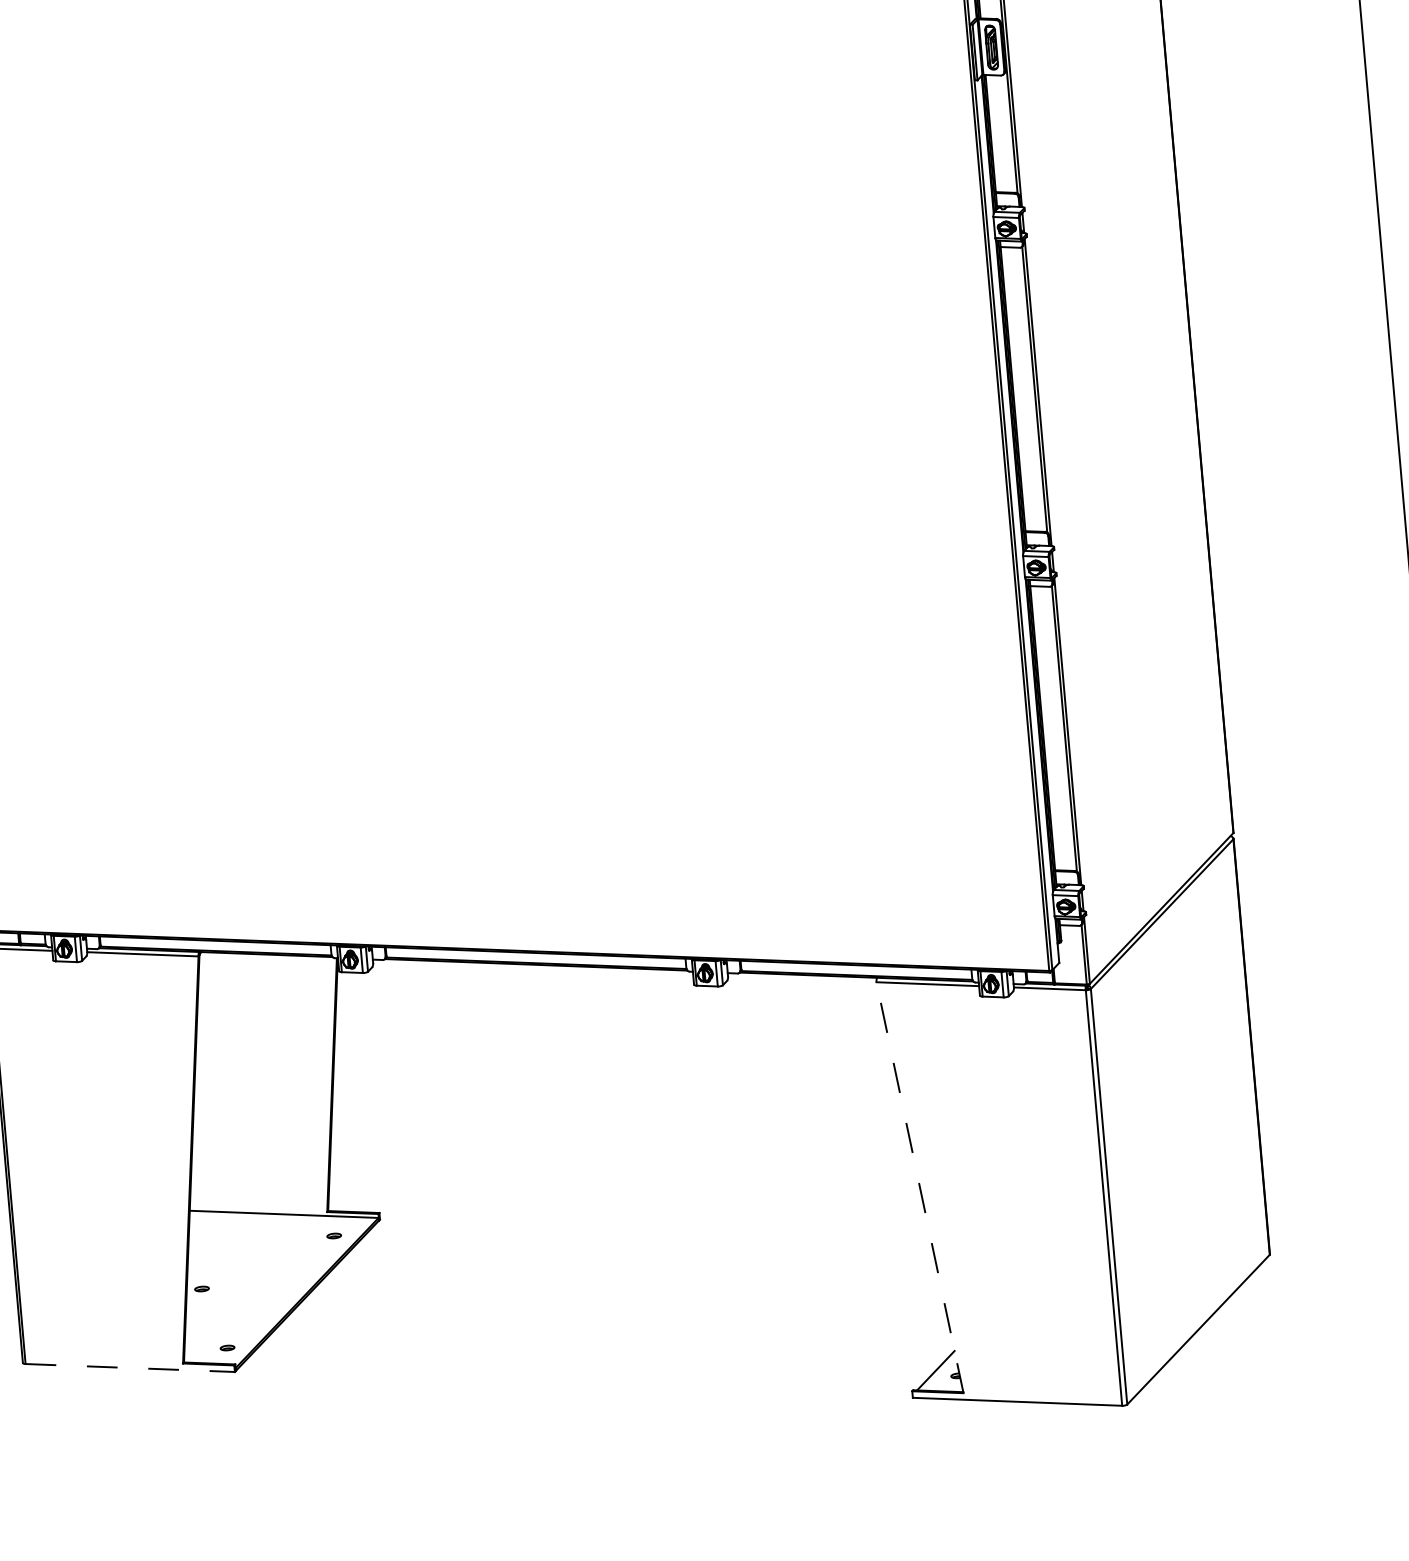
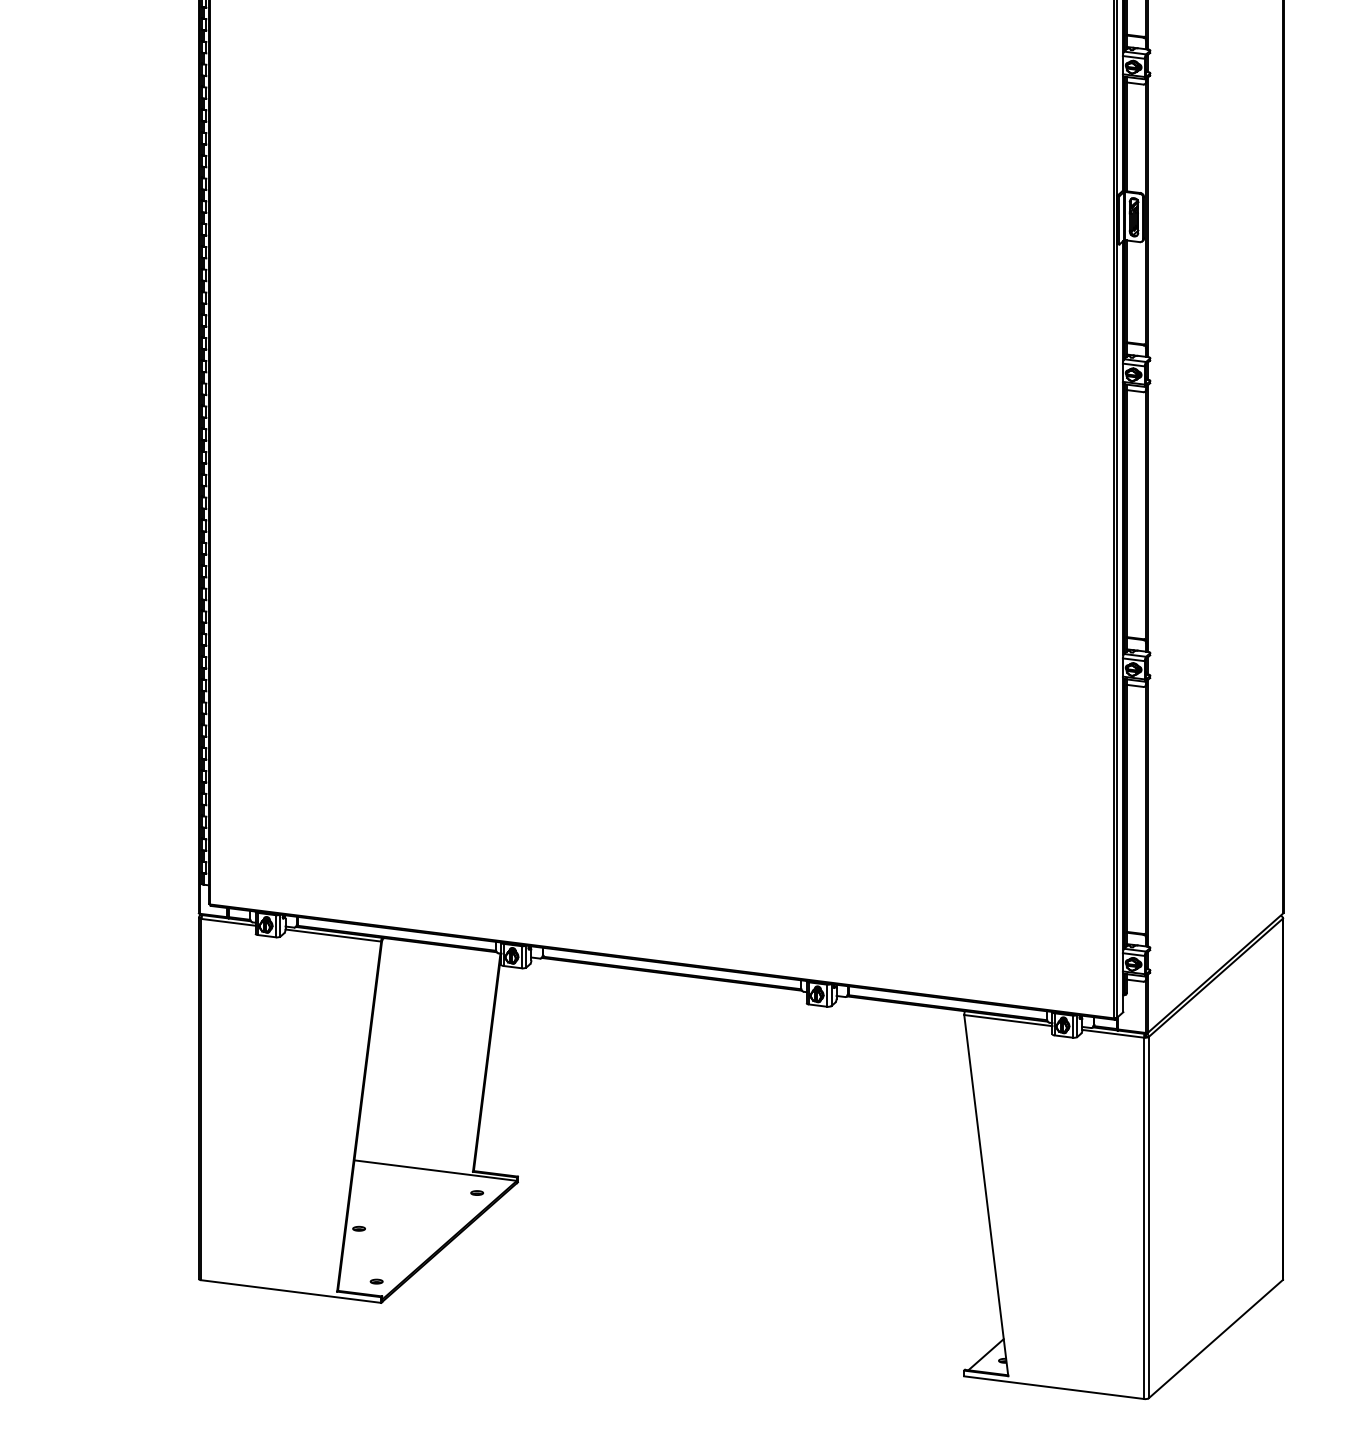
line: (920, 1187) -> (986, 1195), dashed -> solid
line: (130, 1367) -> (291, 1291), dashed -> solid

